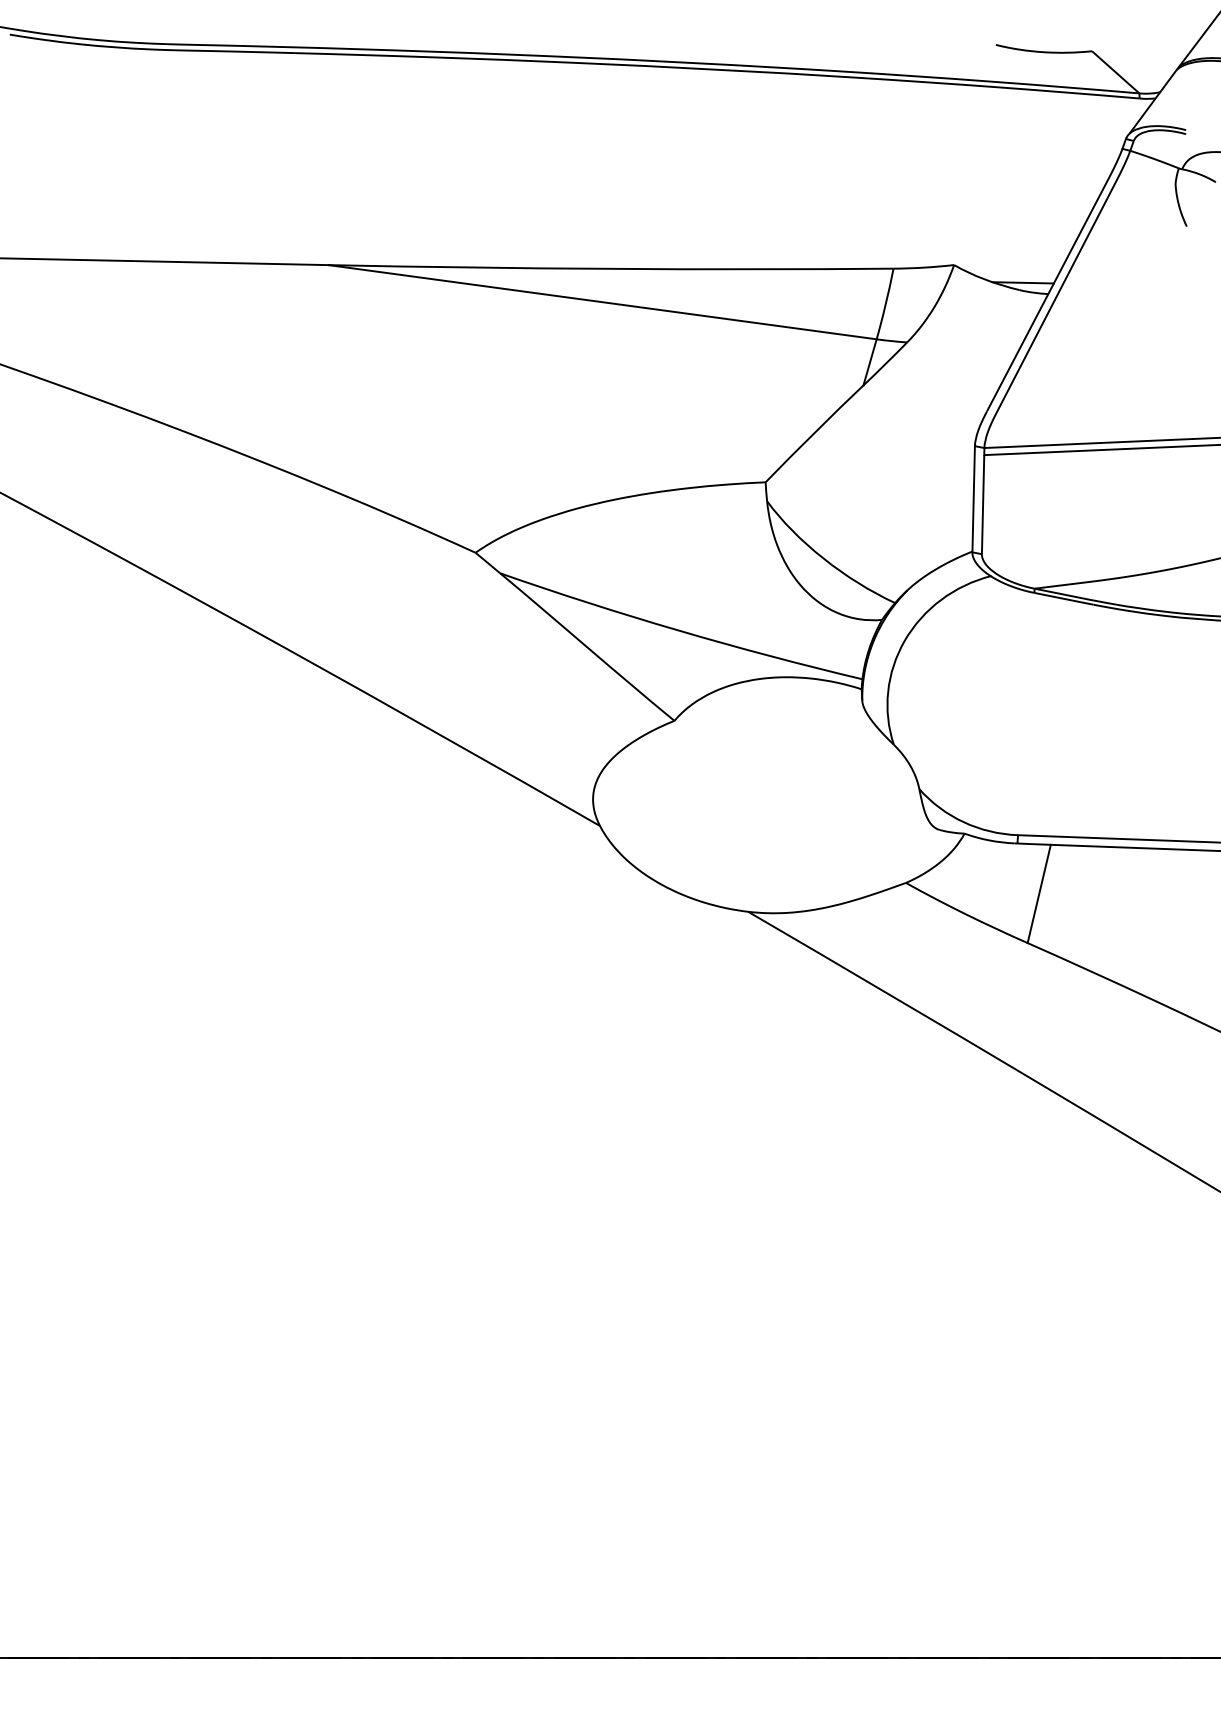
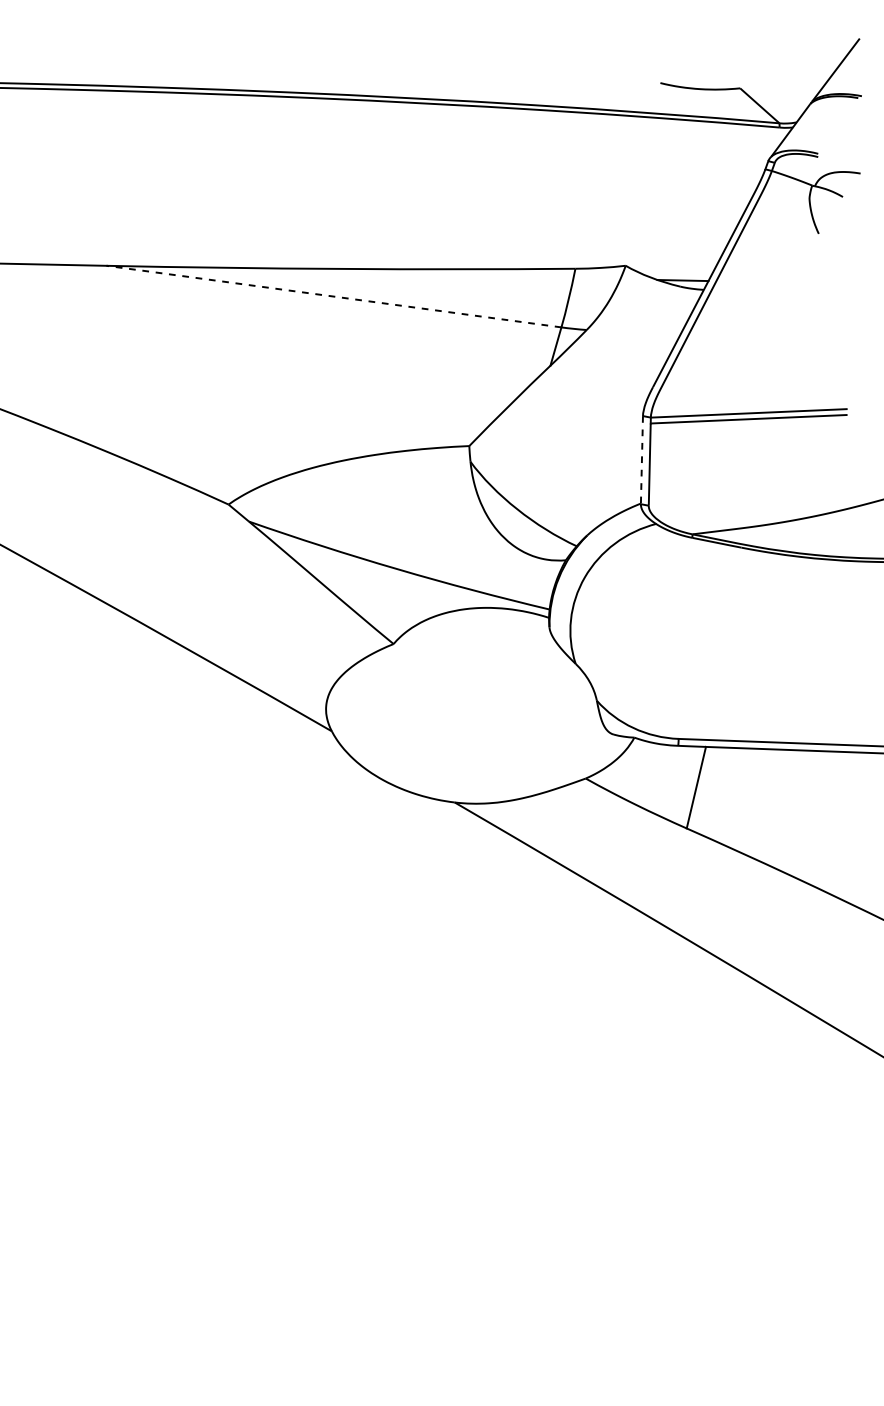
line: (602, 302) -> (333, 296), solid -> dashed
line: (973, 499) -> (641, 460), solid -> dashed

